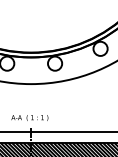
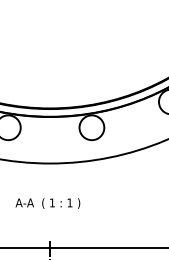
text: (29, 117) -> (47, 202), moved

